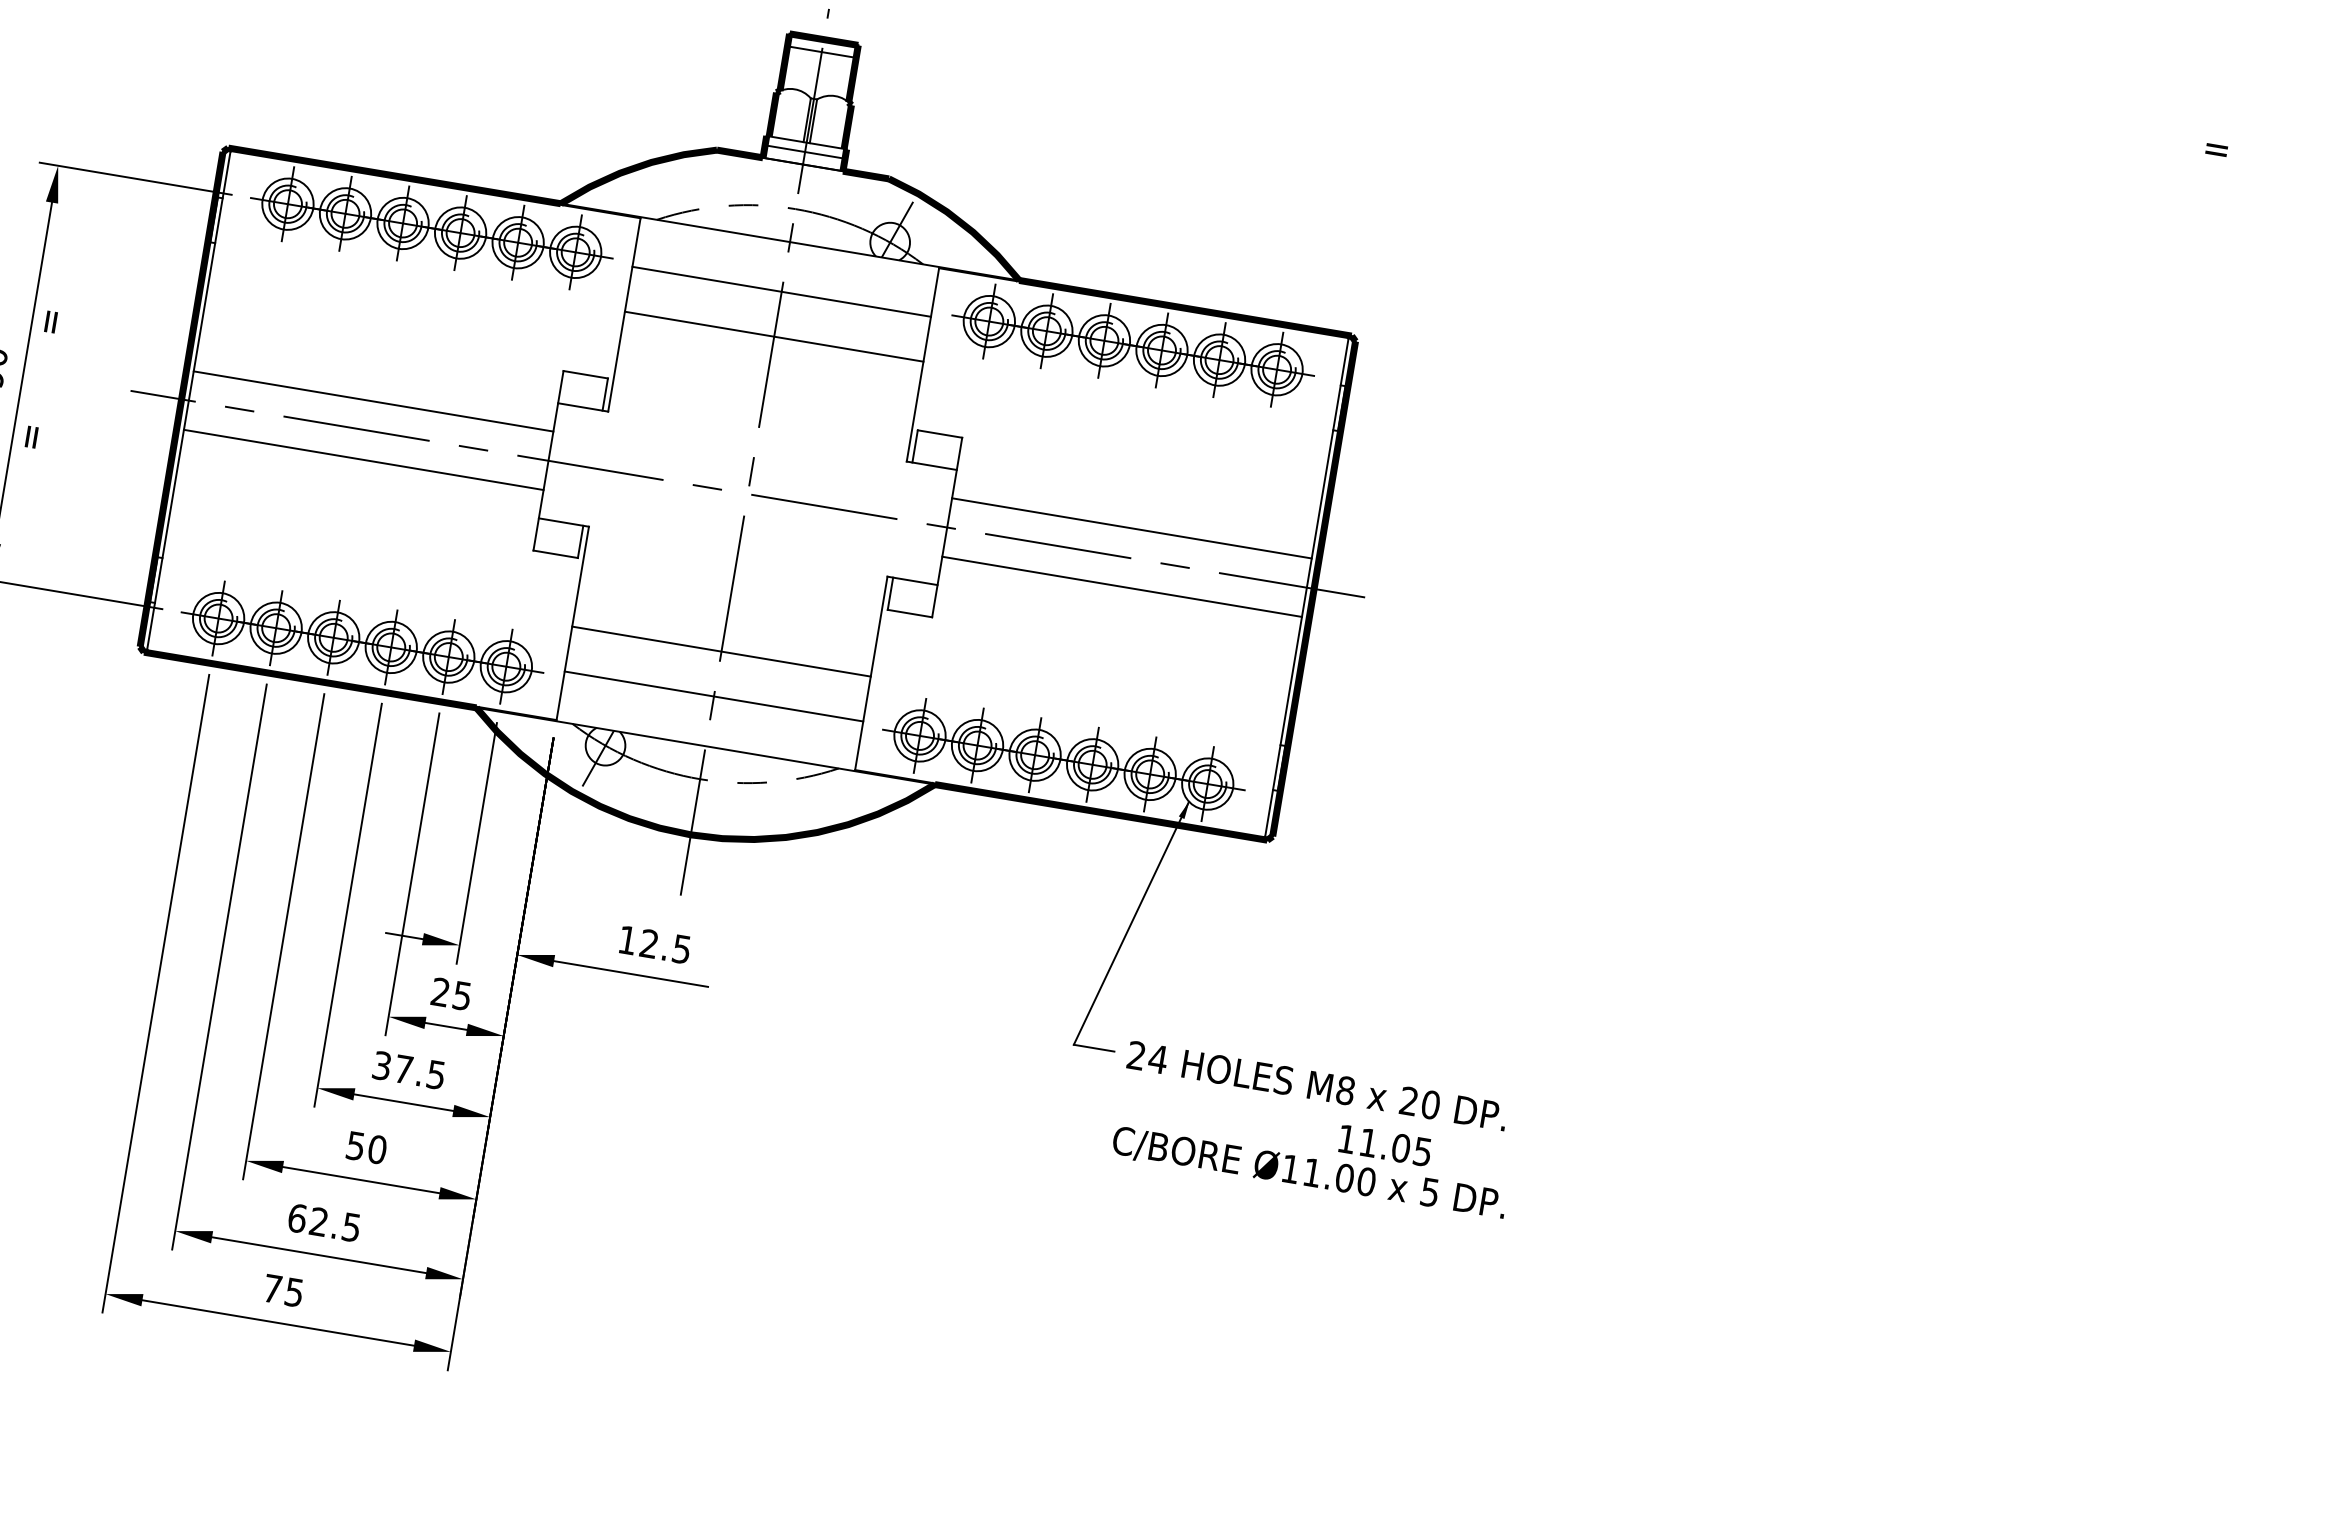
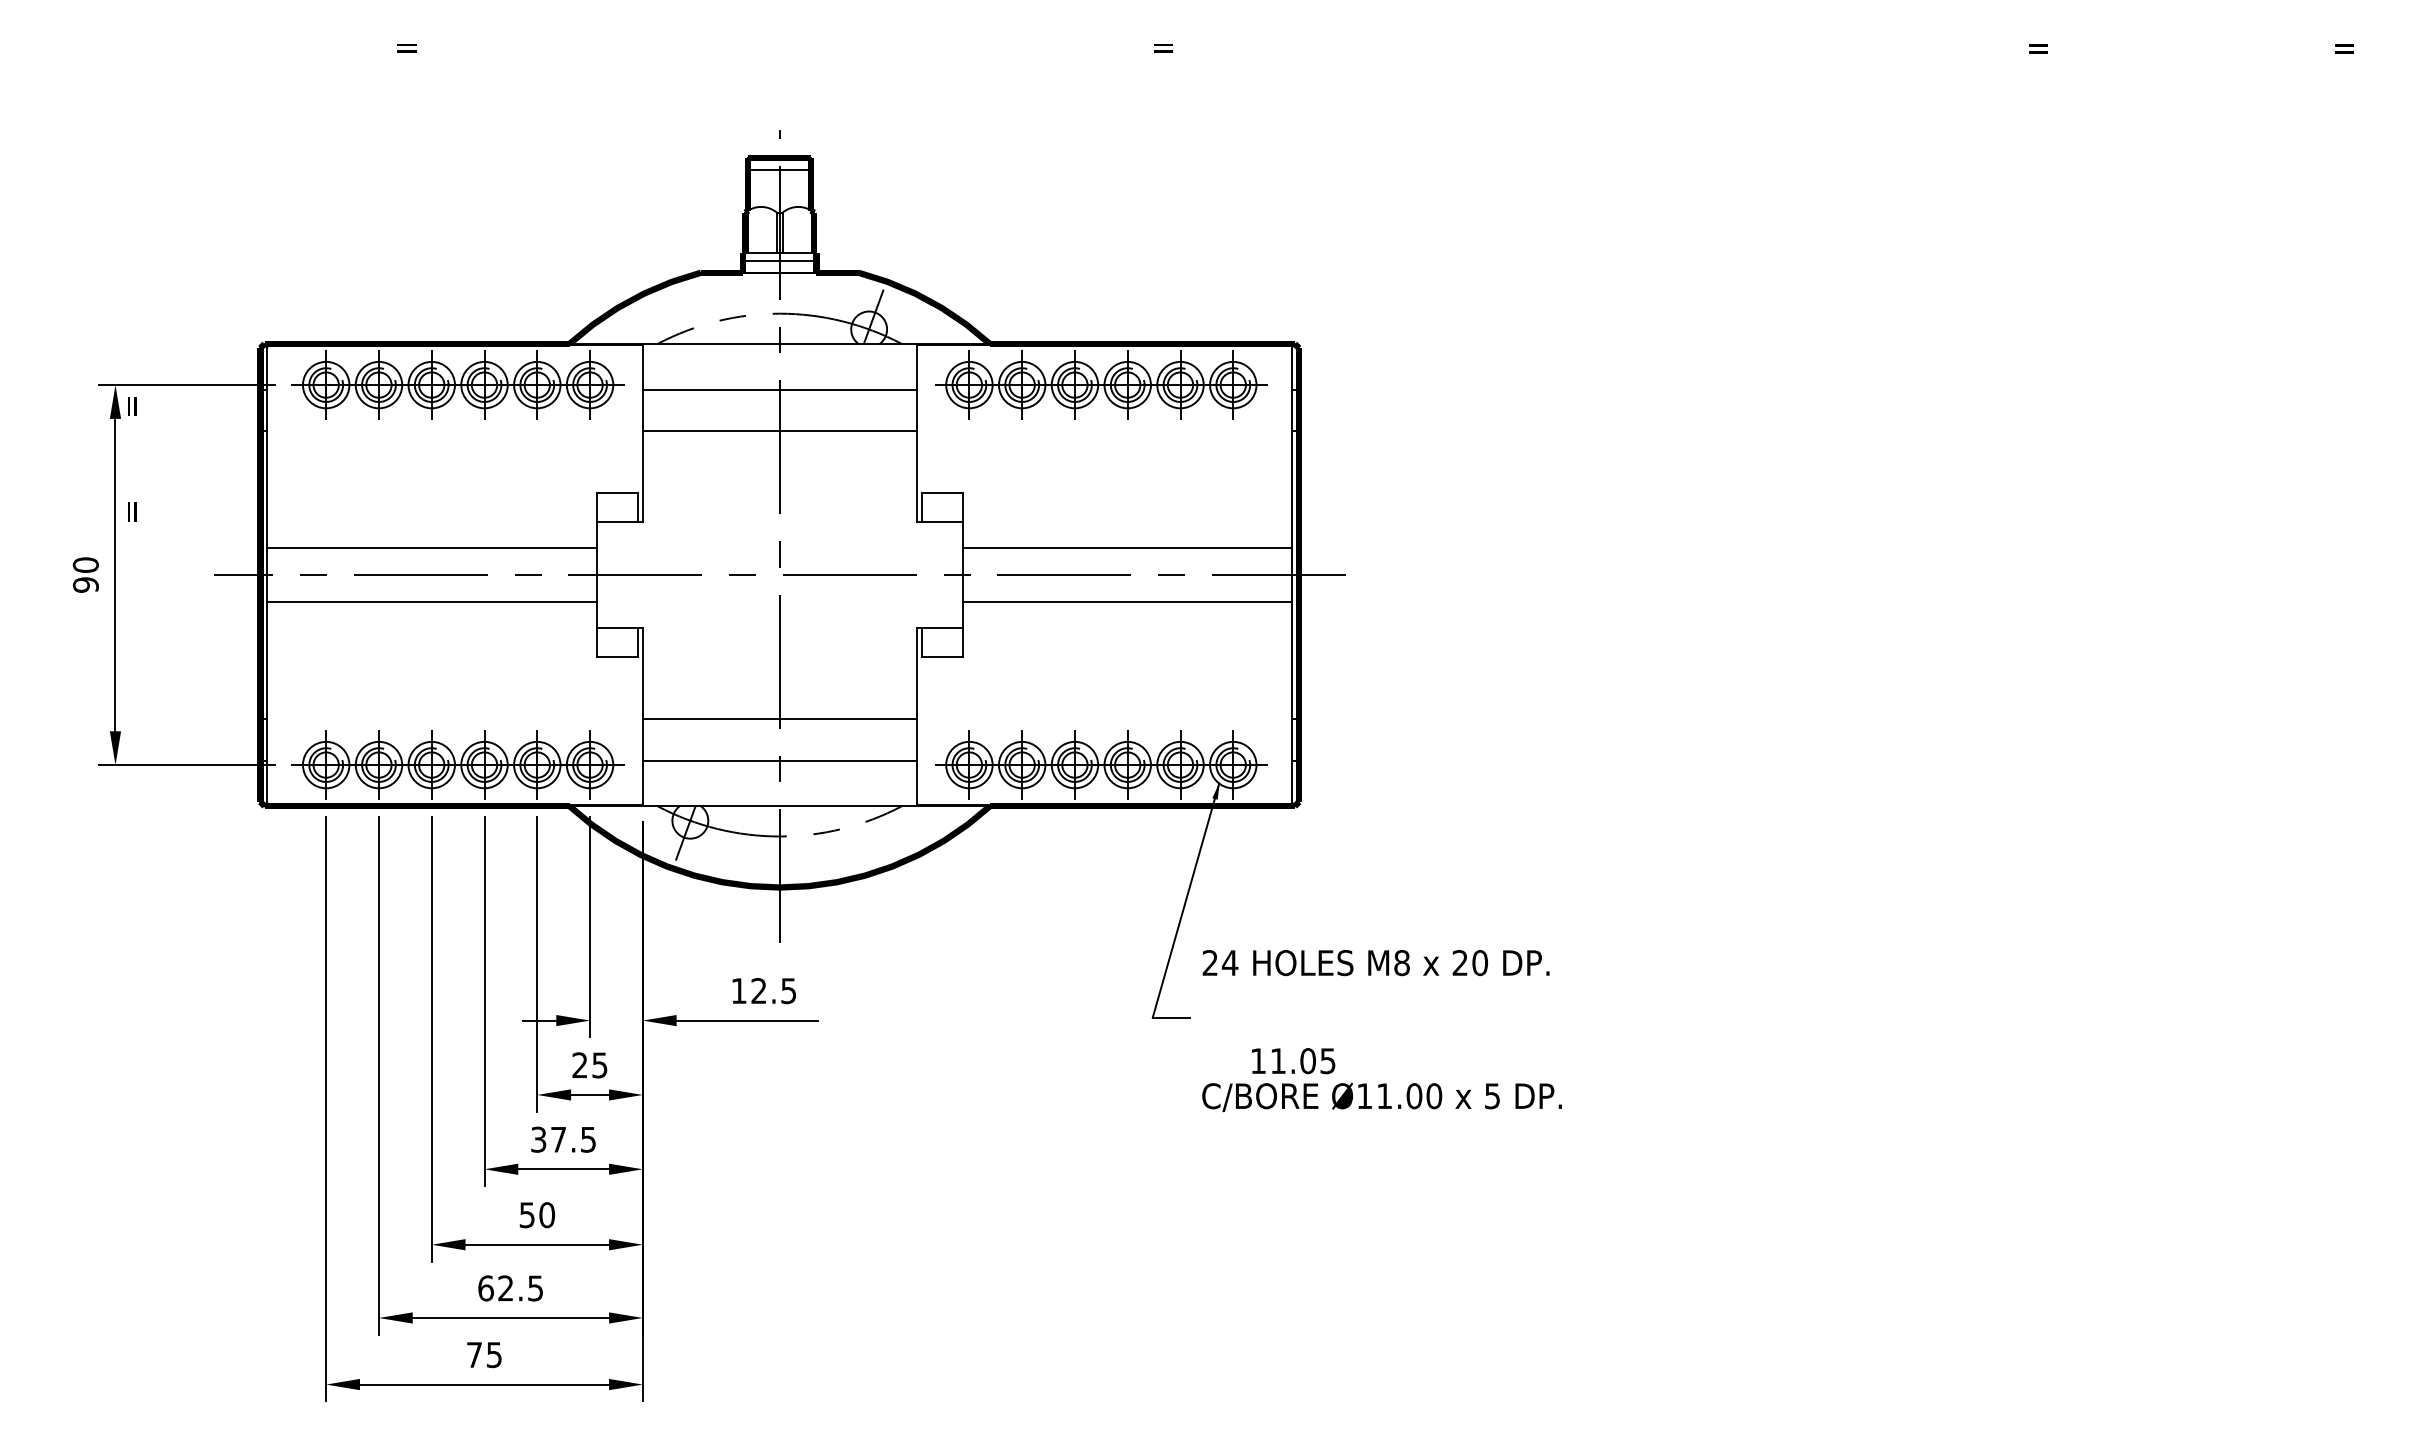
text: (41, 379) -> (132, 459), moved
text: (1316, 1086) -> (1375, 963), moved
text: (1385, 1146) -> (1293, 1061), moved

